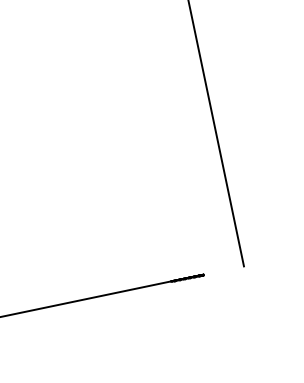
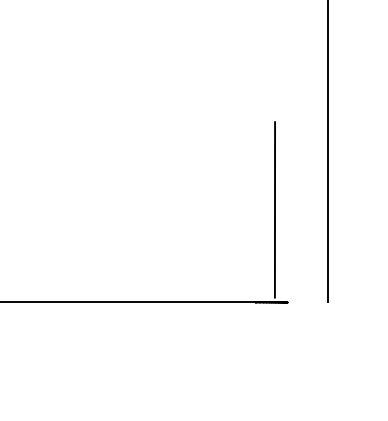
line: (172, 186) -> (274, 209), added

